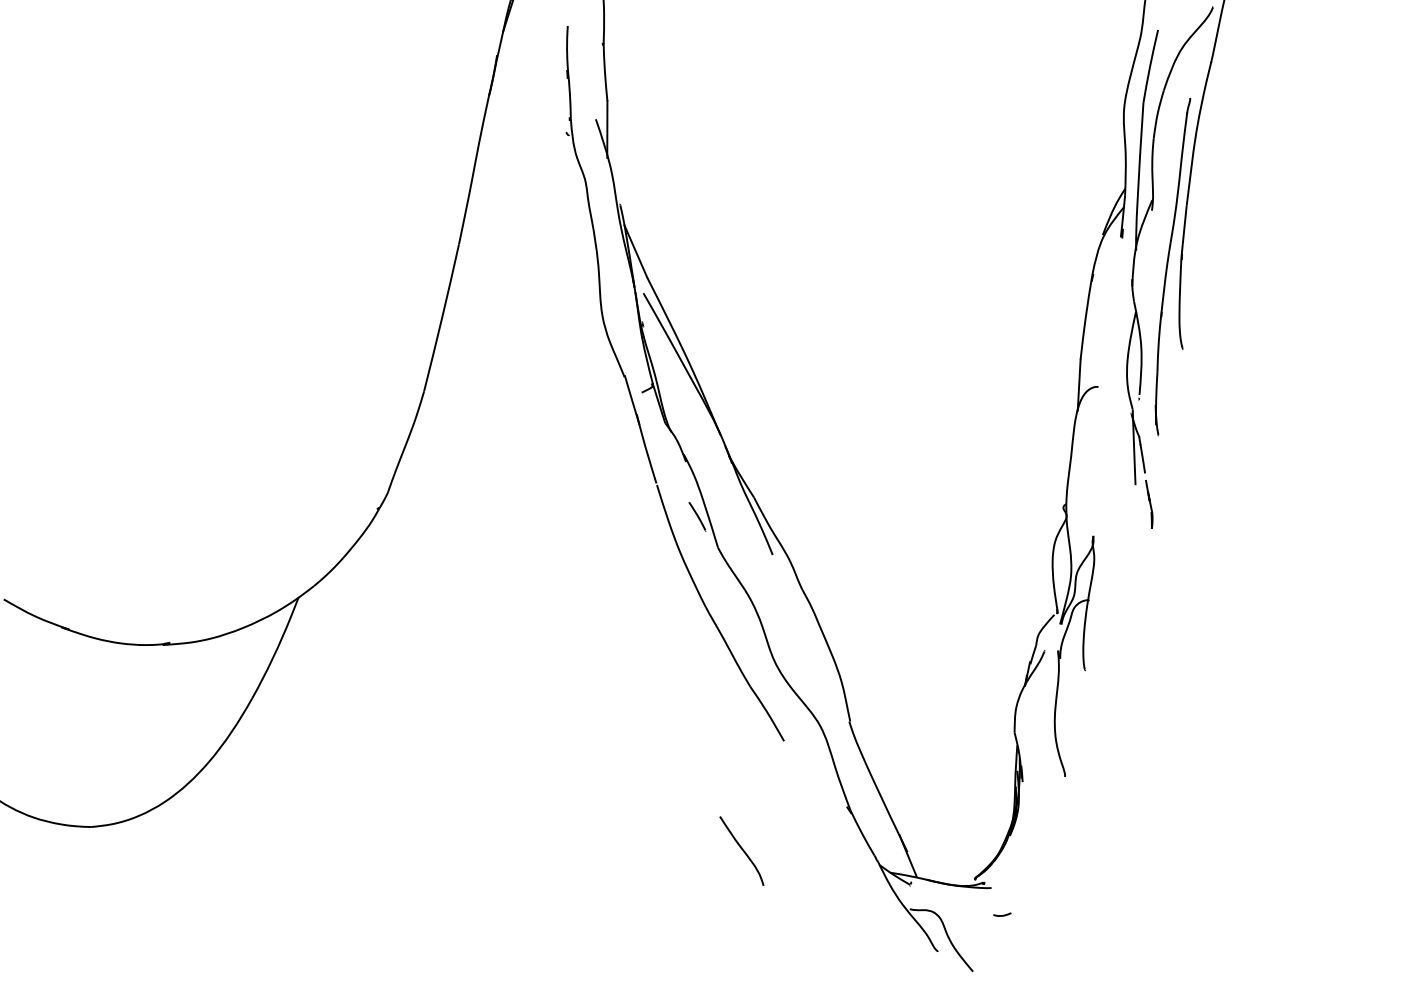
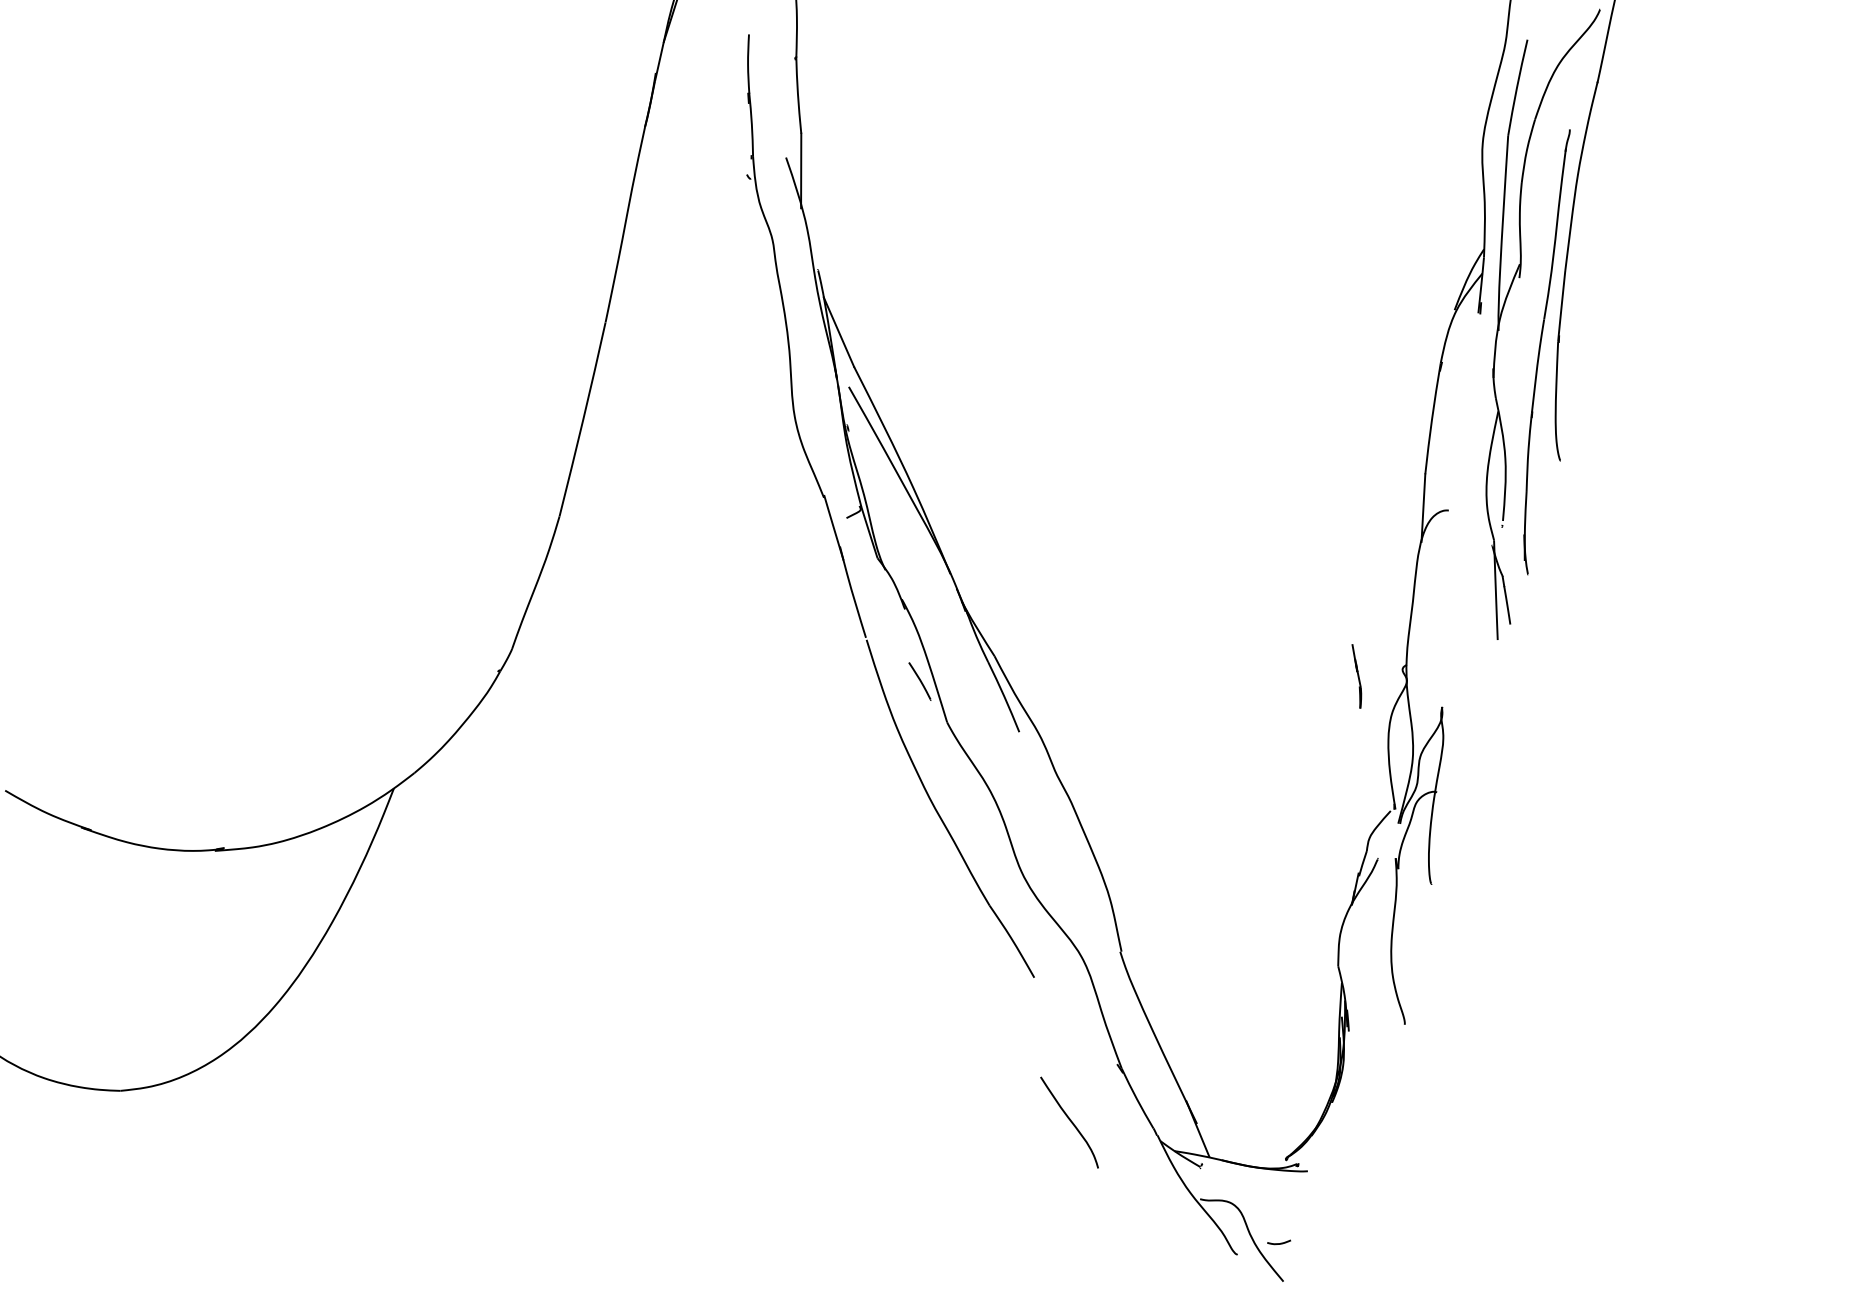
part: (1149, 504) -> (1356, 676), moved
curve: (742, 851) -> (1070, 1122), moved
curve: (1001, 915) -> (1278, 1243), moved

